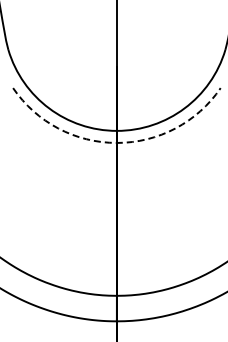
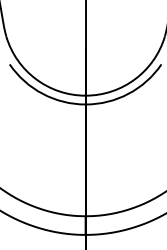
arc: (116, 142) -> (85, 104), dashed -> solid

